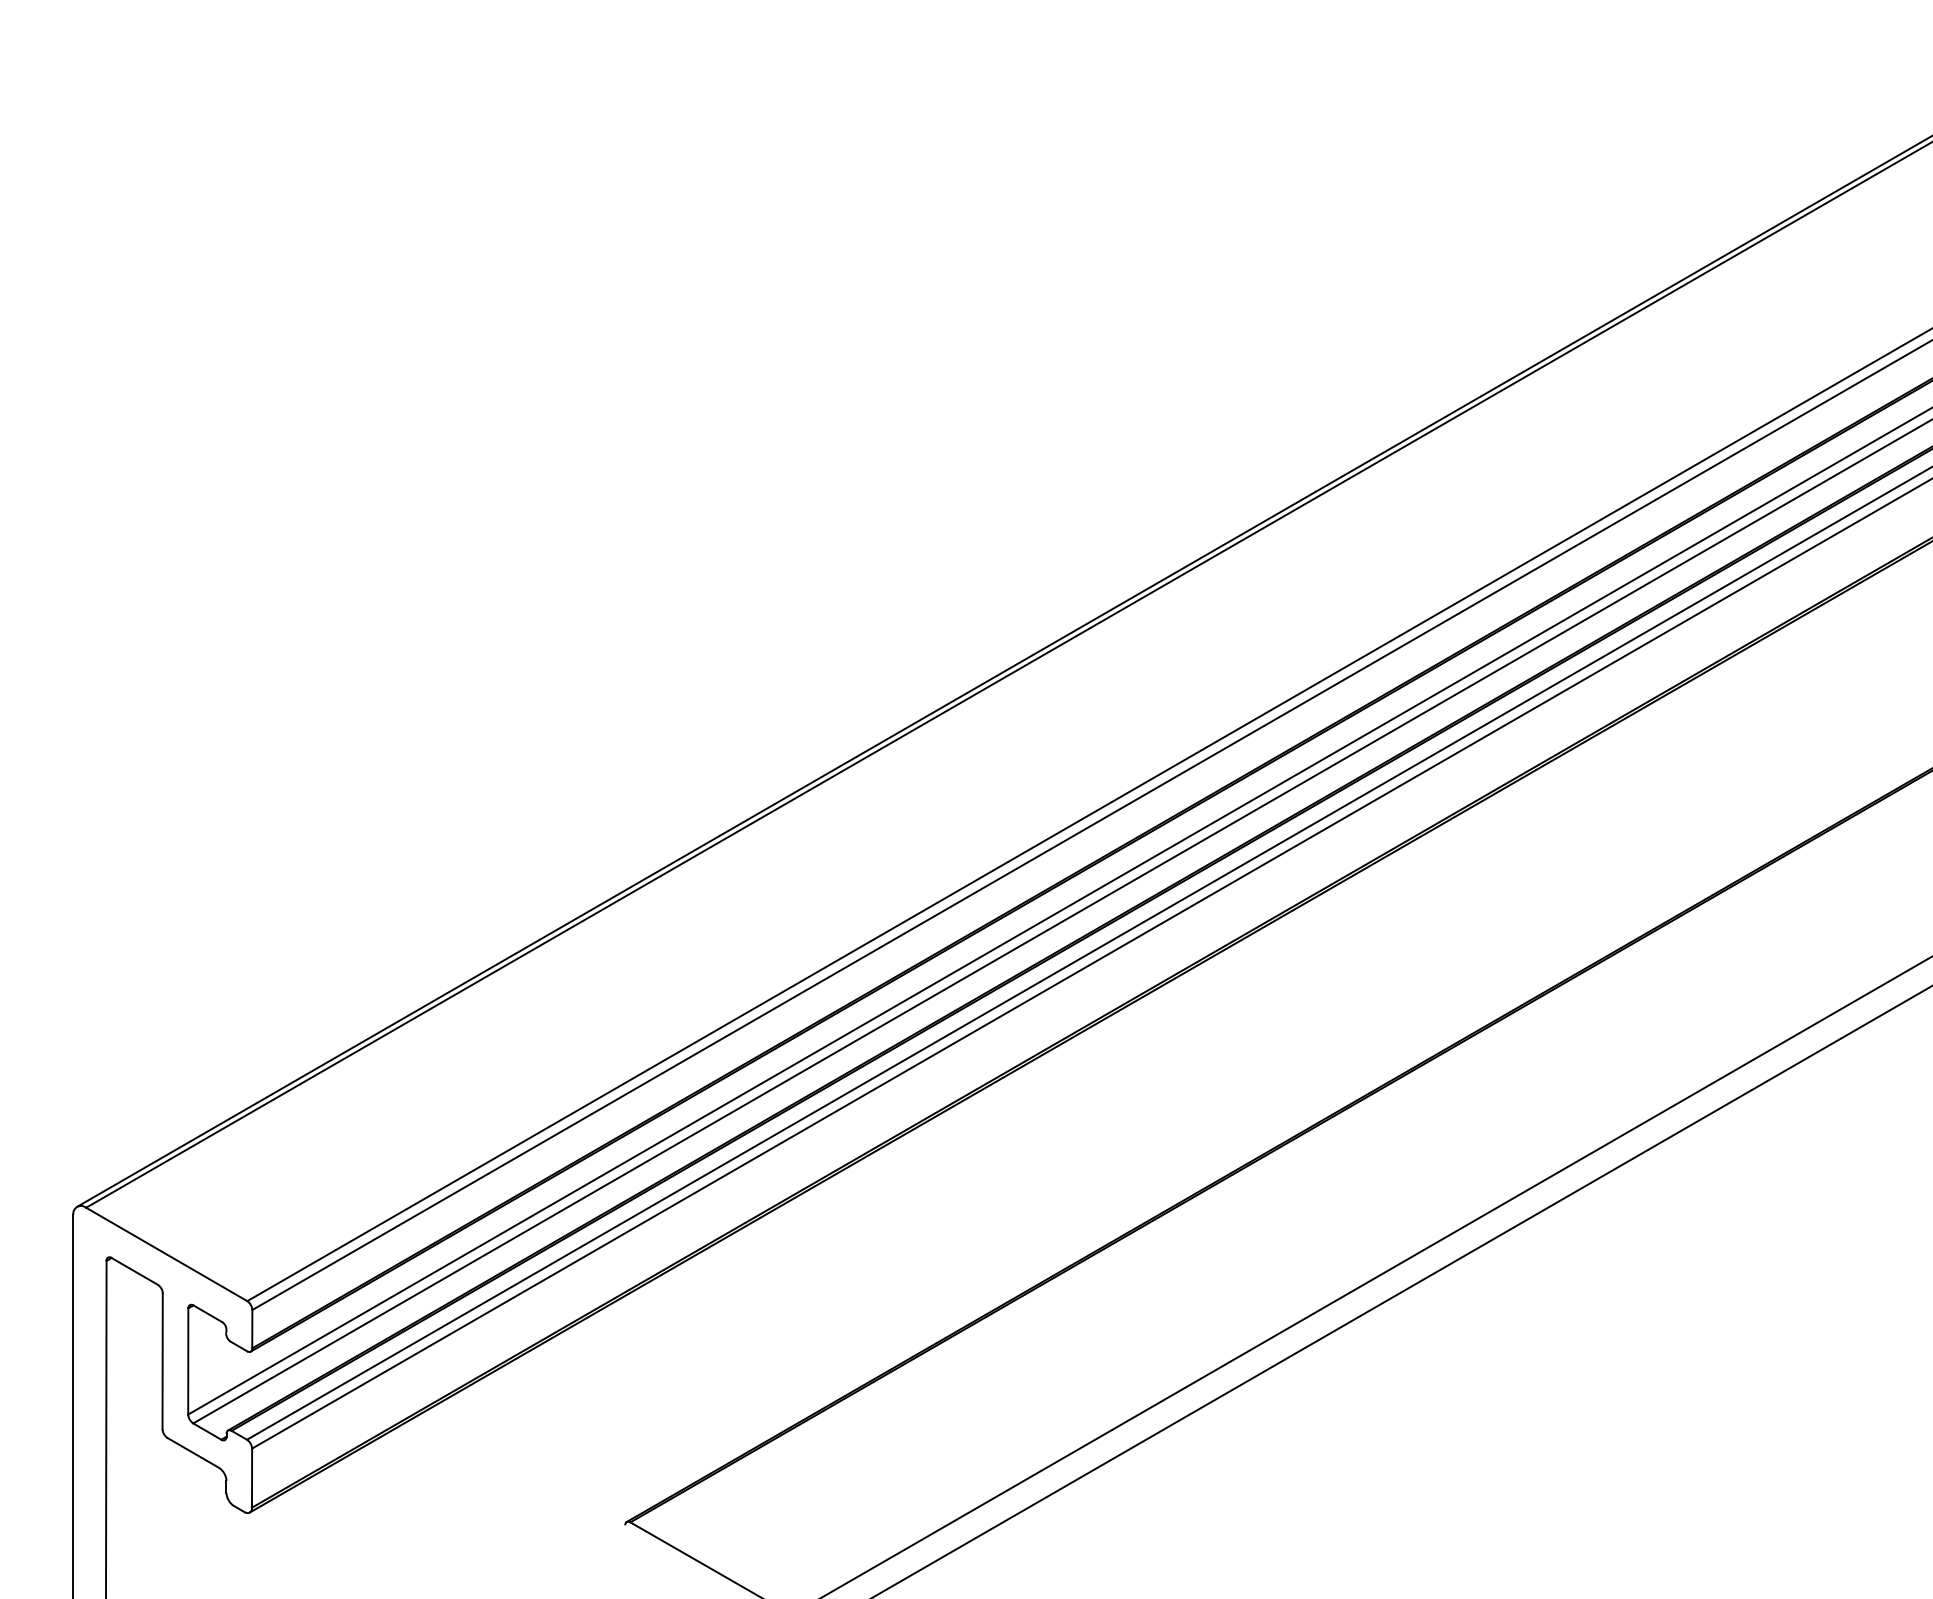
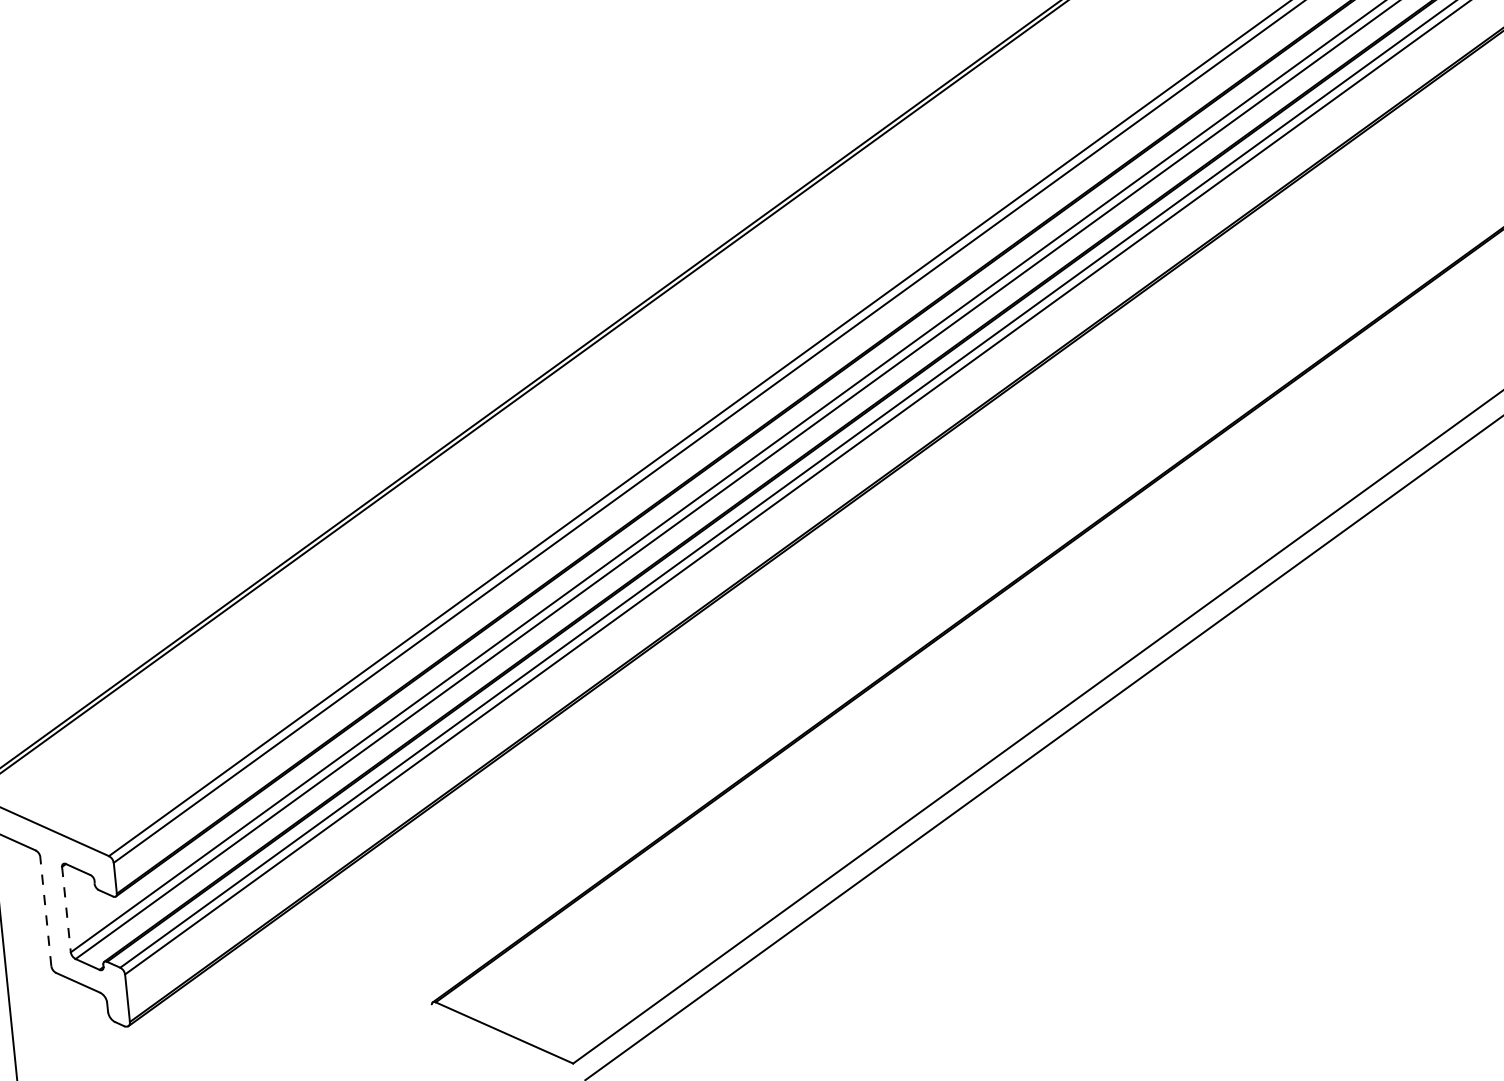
line: (162, 1361) -> (45, 911), solid -> dashed
line: (188, 1361) -> (66, 909), solid -> dashed

